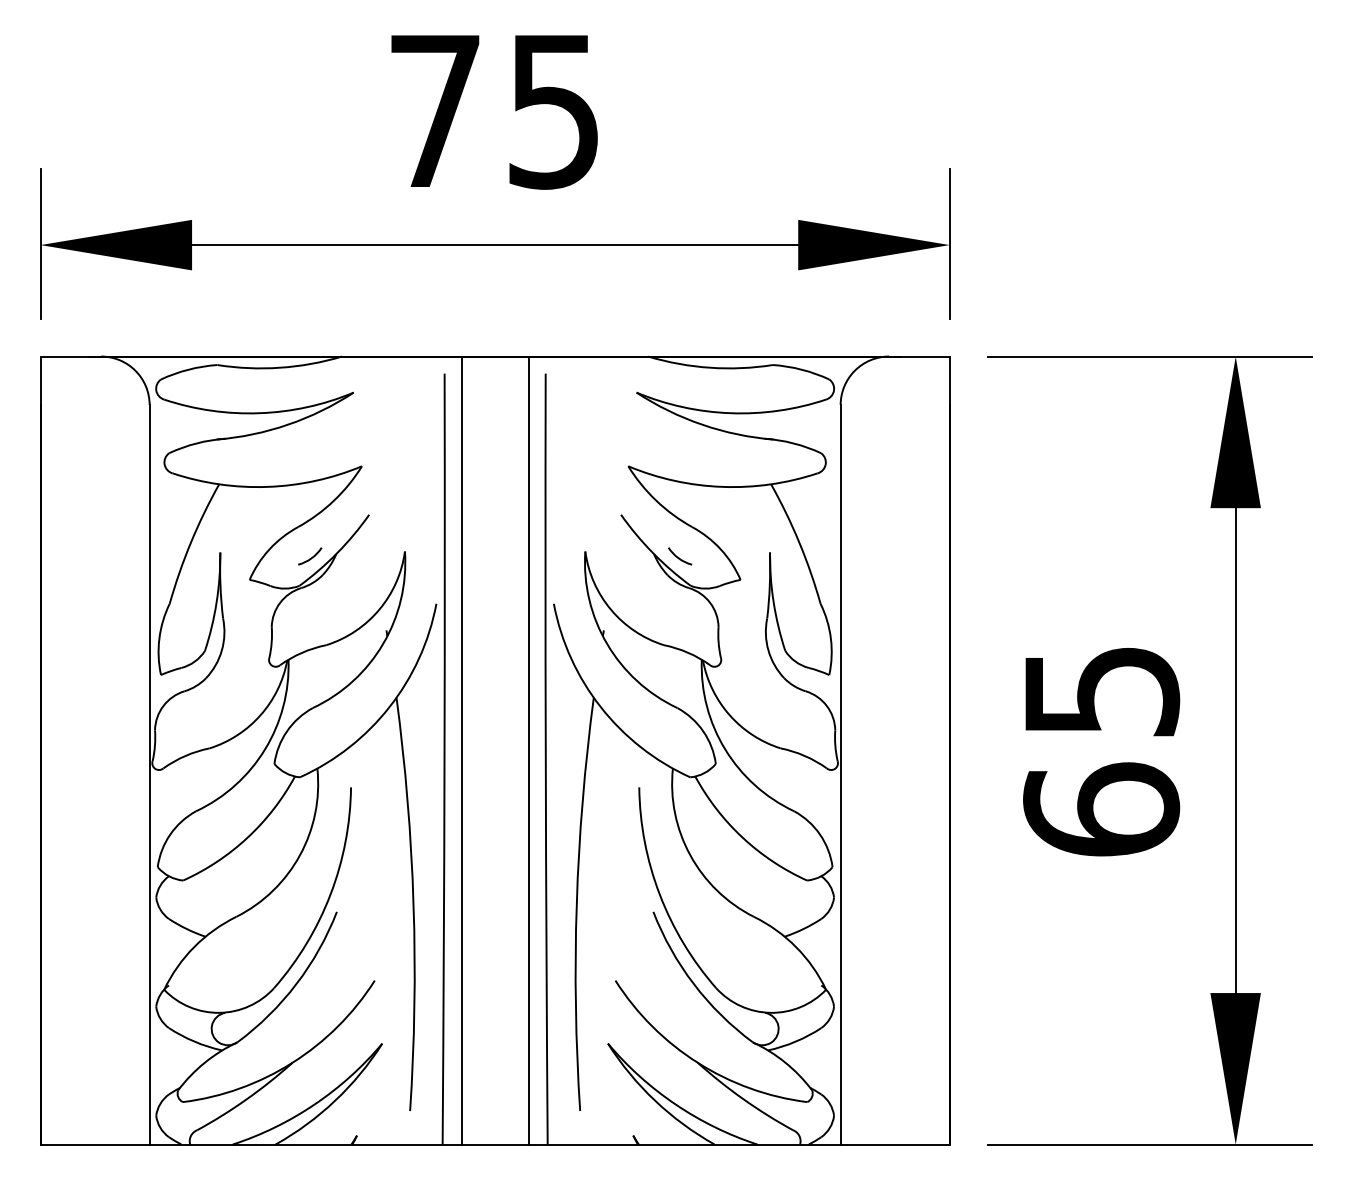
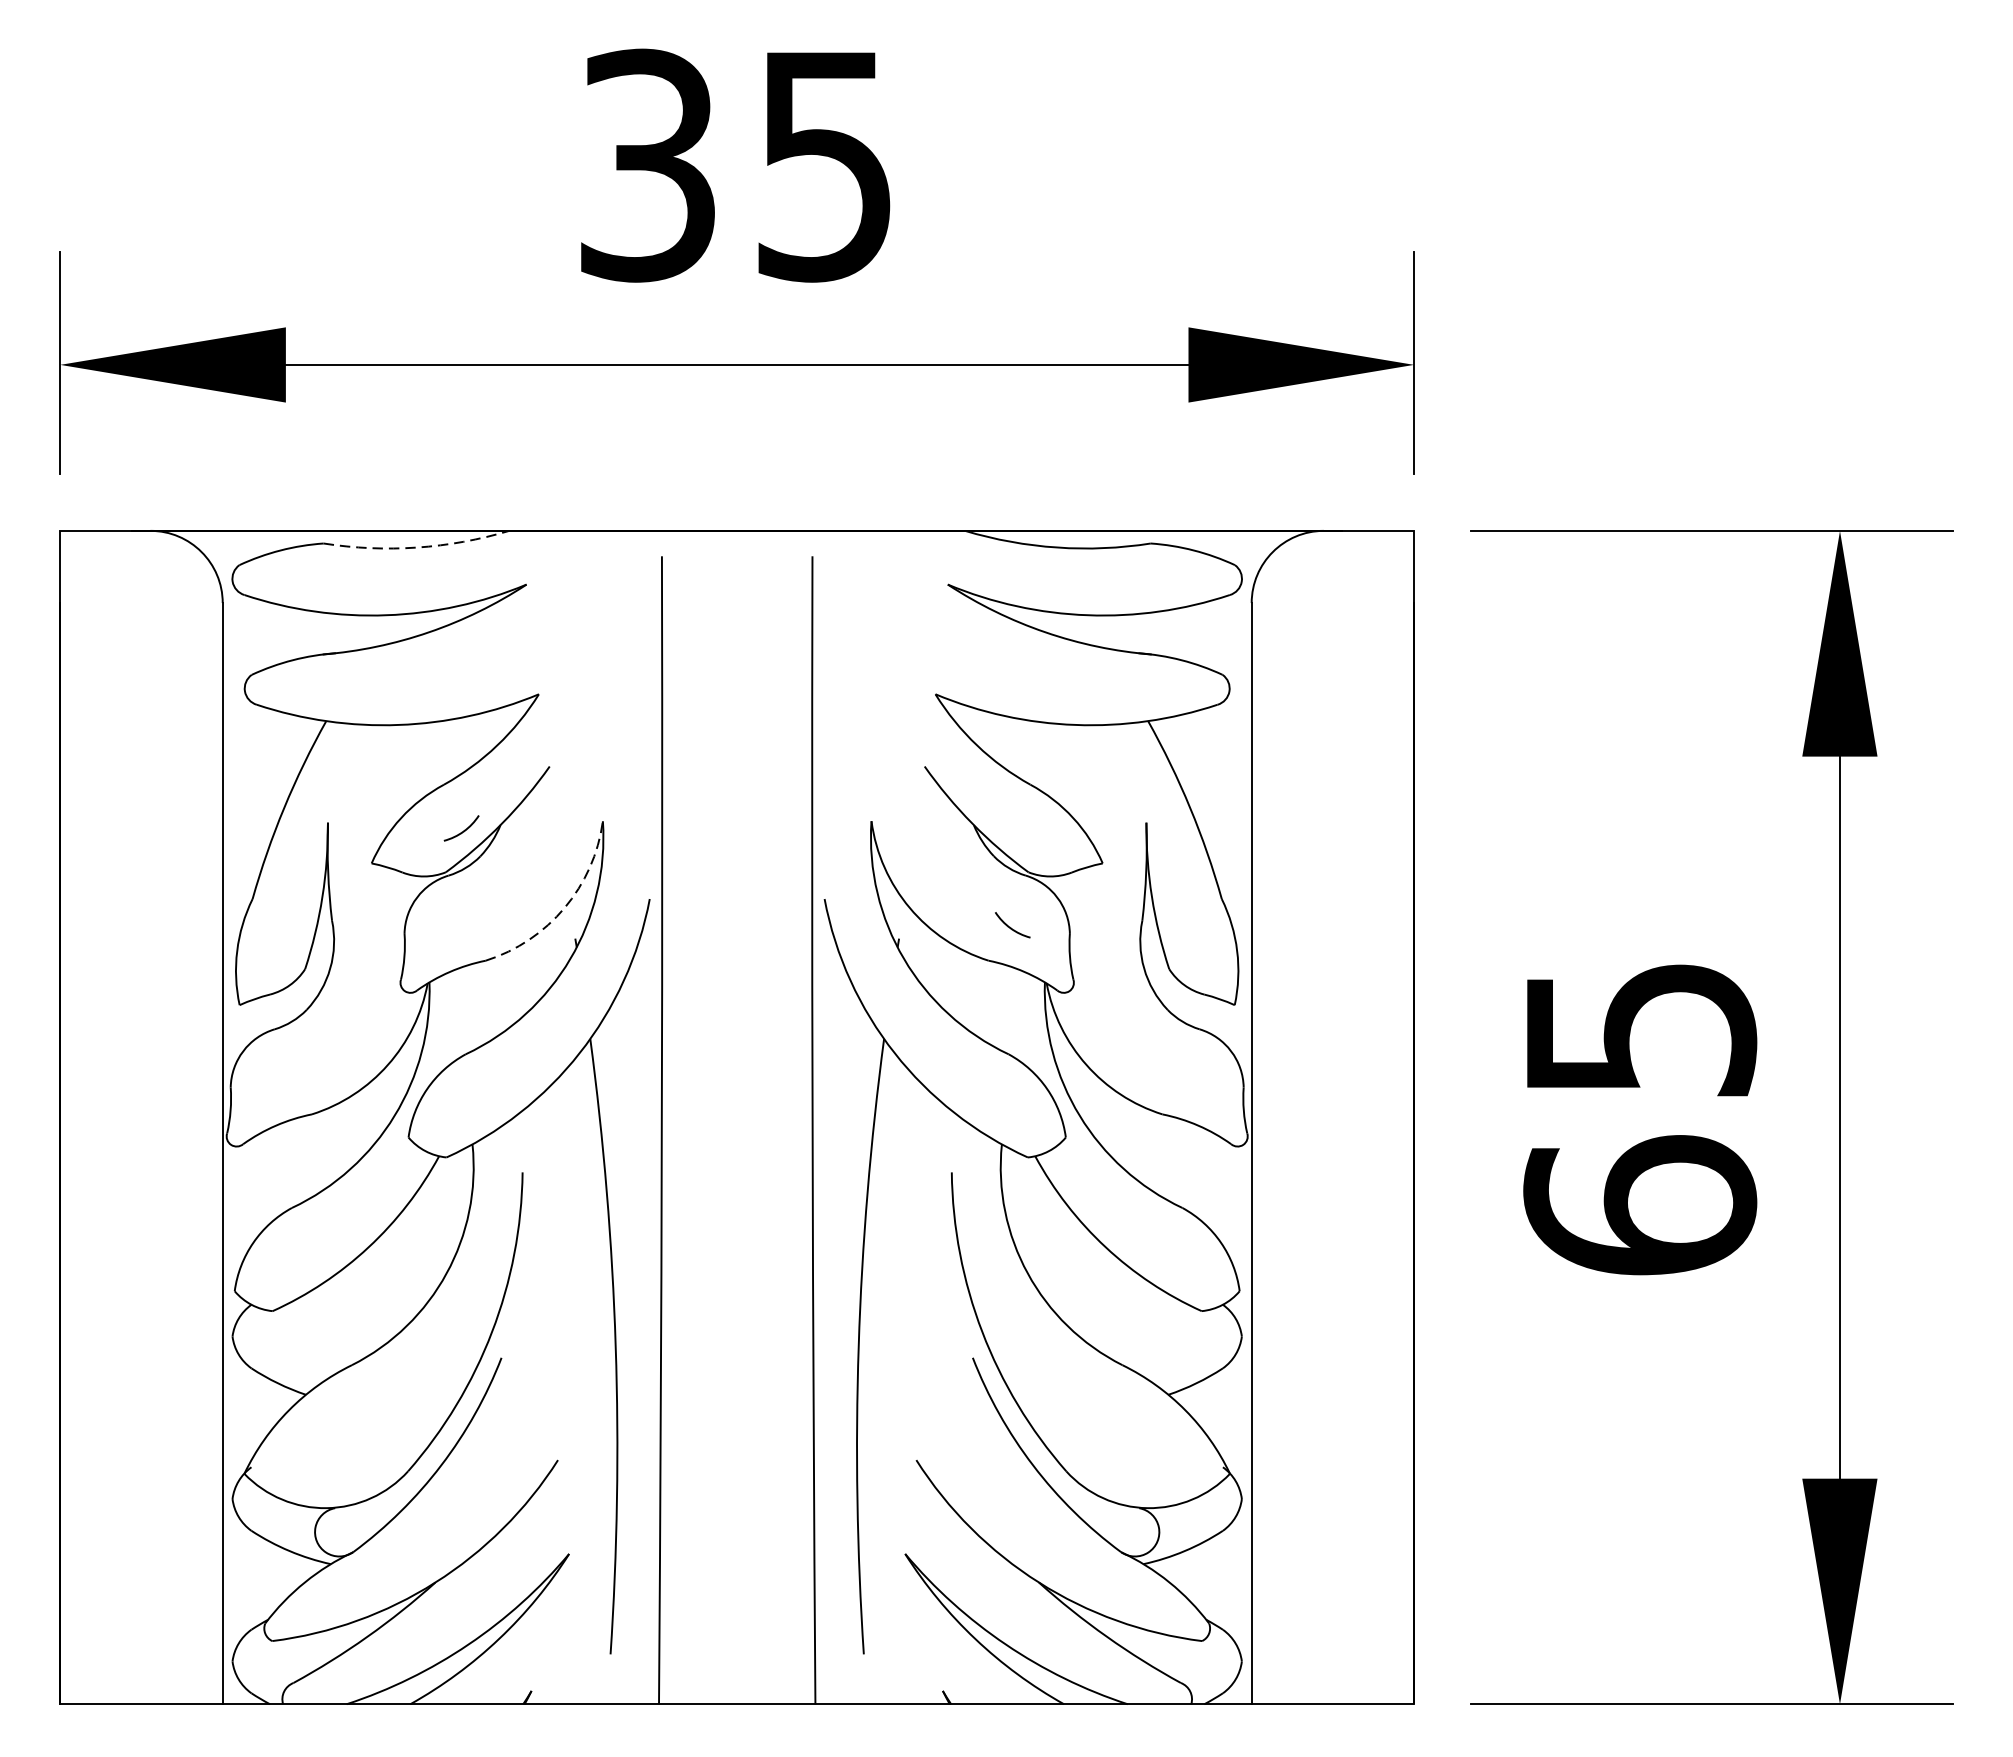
text: (435, 110) -> (648, 164), 75 -> 35
arc: (280, 367) -> (417, 547), solid -> dashed
arc: (679, 557) -> (1011, 926), moved
arc: (379, 609) -> (564, 907), solid -> dashed
line: (461, 750) -> (687, 1117), removed
line: (528, 750) -> (786, 1117), removed

